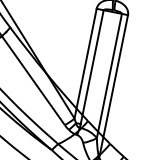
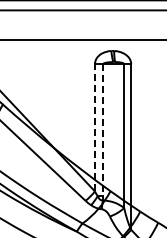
line: (85, 63) -> (94, 127), solid -> dashed
line: (92, 67) -> (103, 130), solid -> dashed

